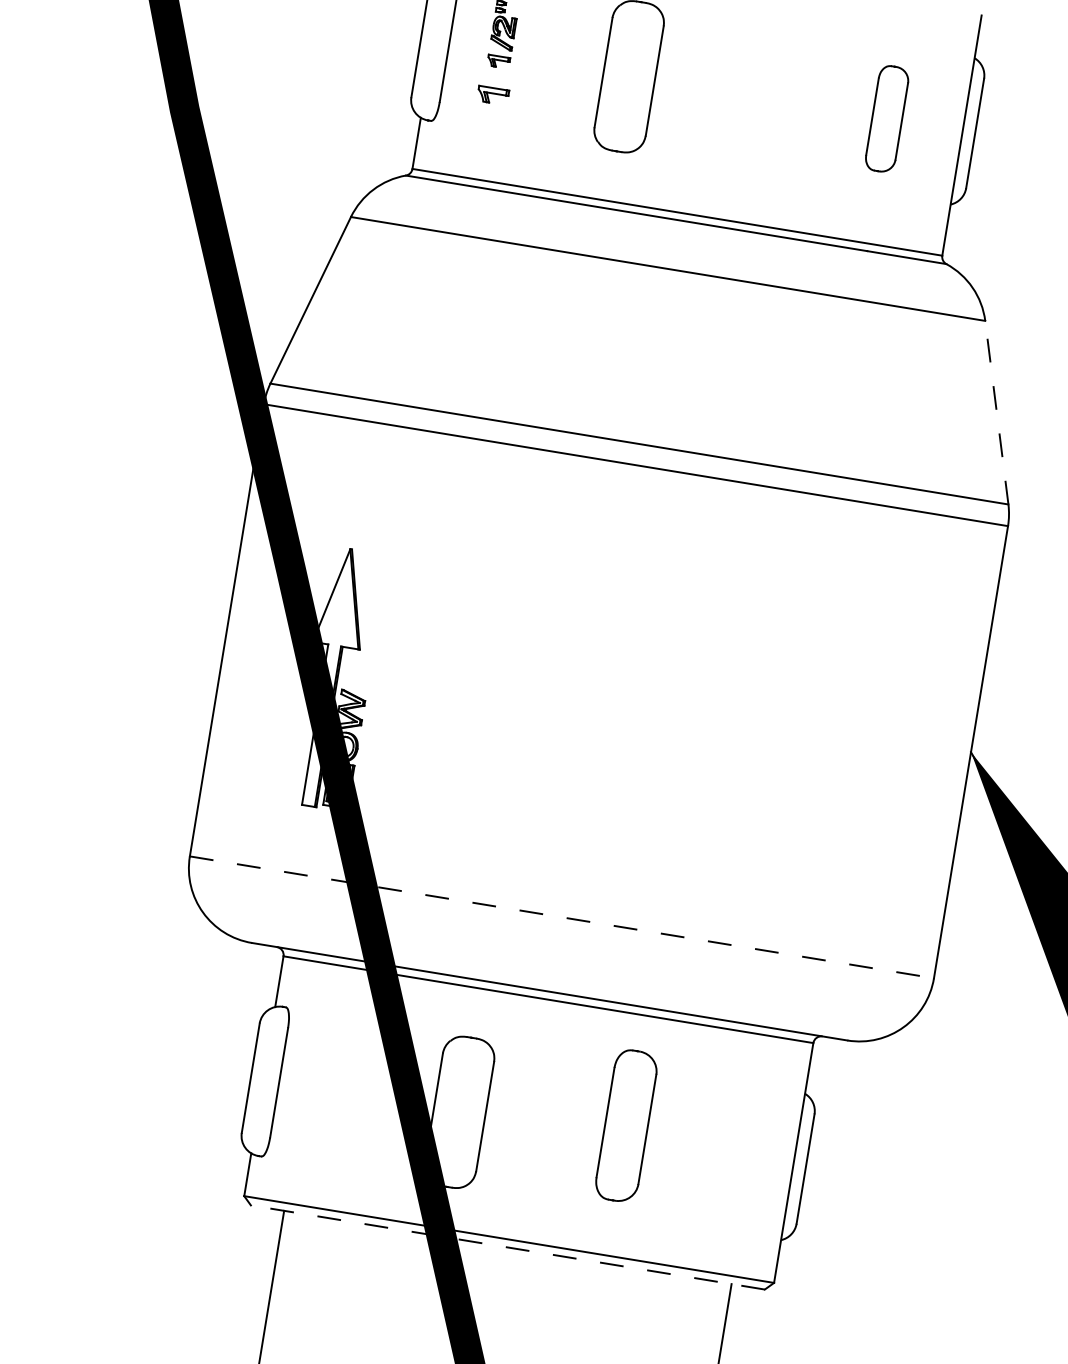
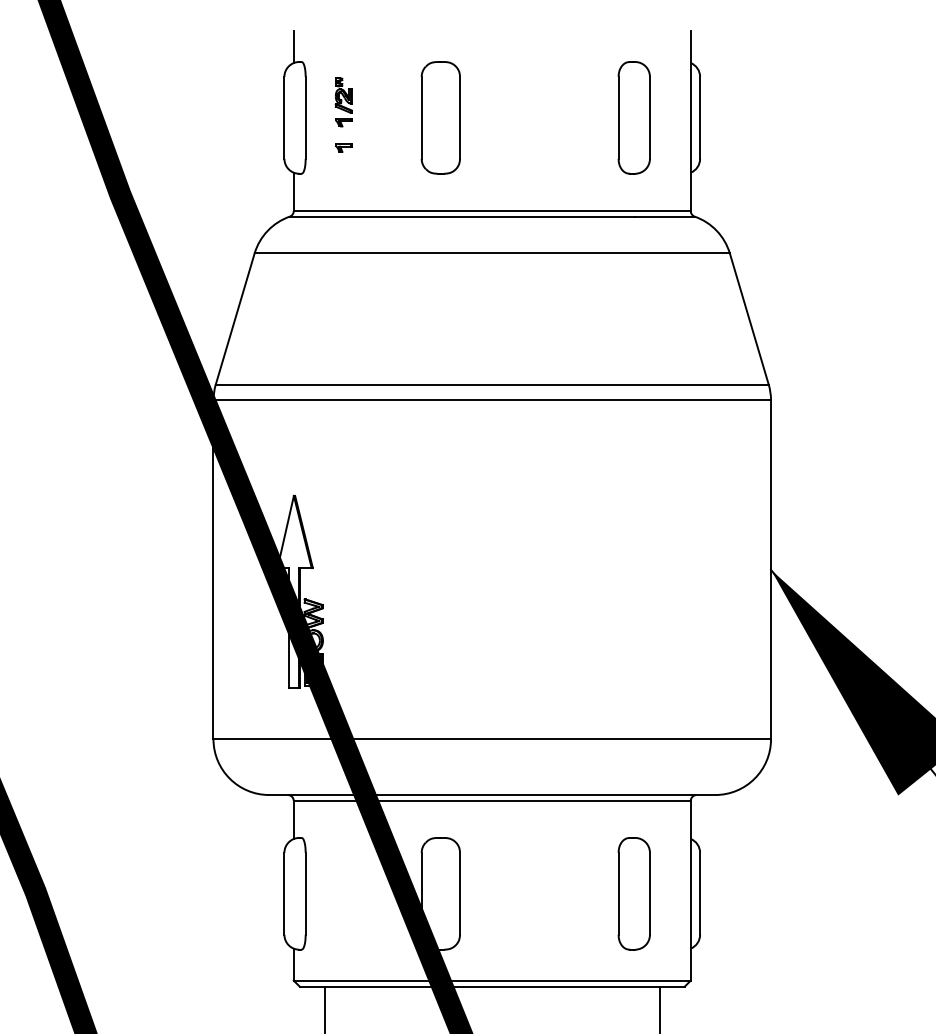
part: (492, 95) -> (343, 147), size x0.71
part: (886, 118) -> (633, 117), size x1.43
line: (997, 411) -> (749, 318), dashed -> solid
line: (562, 917) -> (492, 739), dashed -> solid
part: (625, 1125) -> (633, 893), moved
line: (508, 1247) -> (492, 986), dashed -> solid

